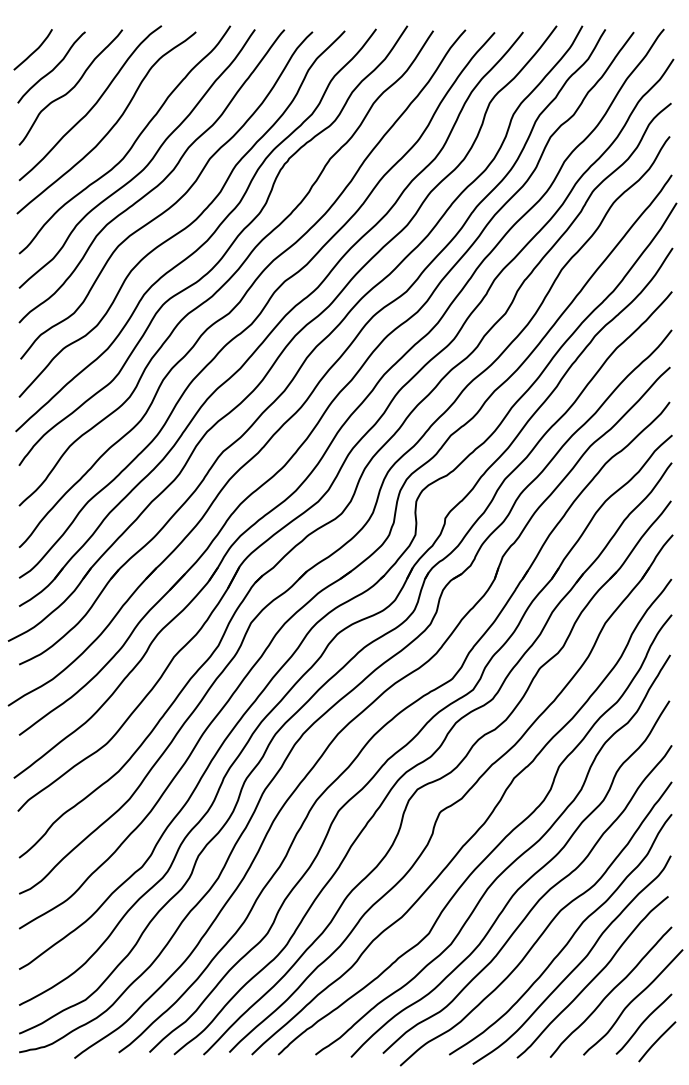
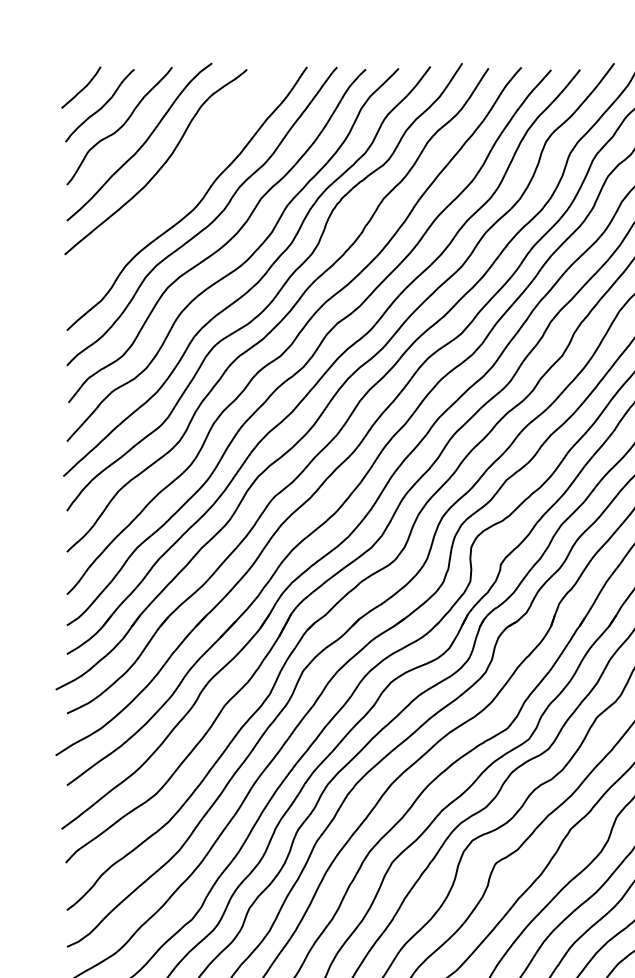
curve: (131, 145) -> (181, 185), removed

